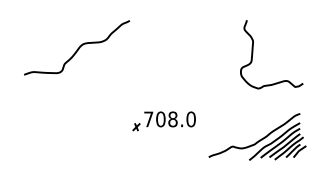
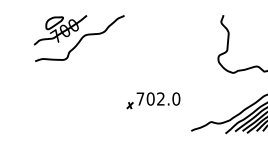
part: (53, 37) -> (59, 29), added
text: (172, 119) -> (160, 99), 708.0 -> 702.0

